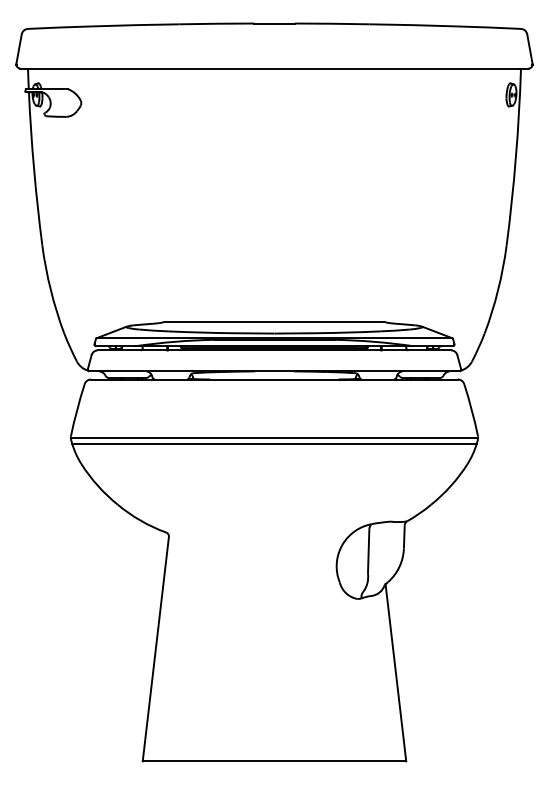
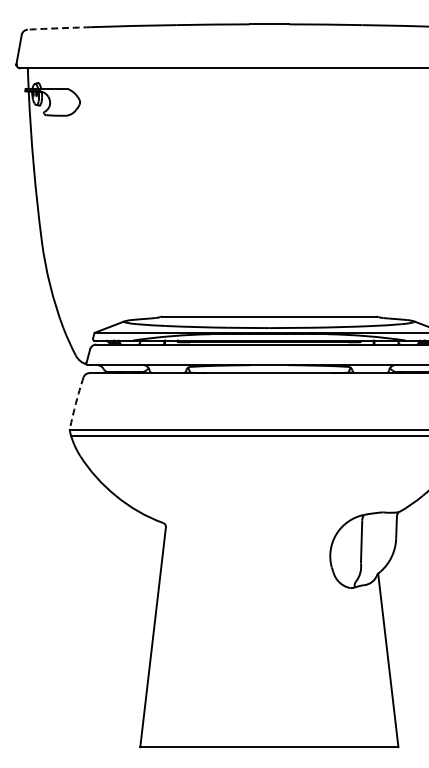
arc: (59, 27) -> (58, 28), solid -> dashed
arc: (77, 410) -> (76, 403), solid -> dashed

